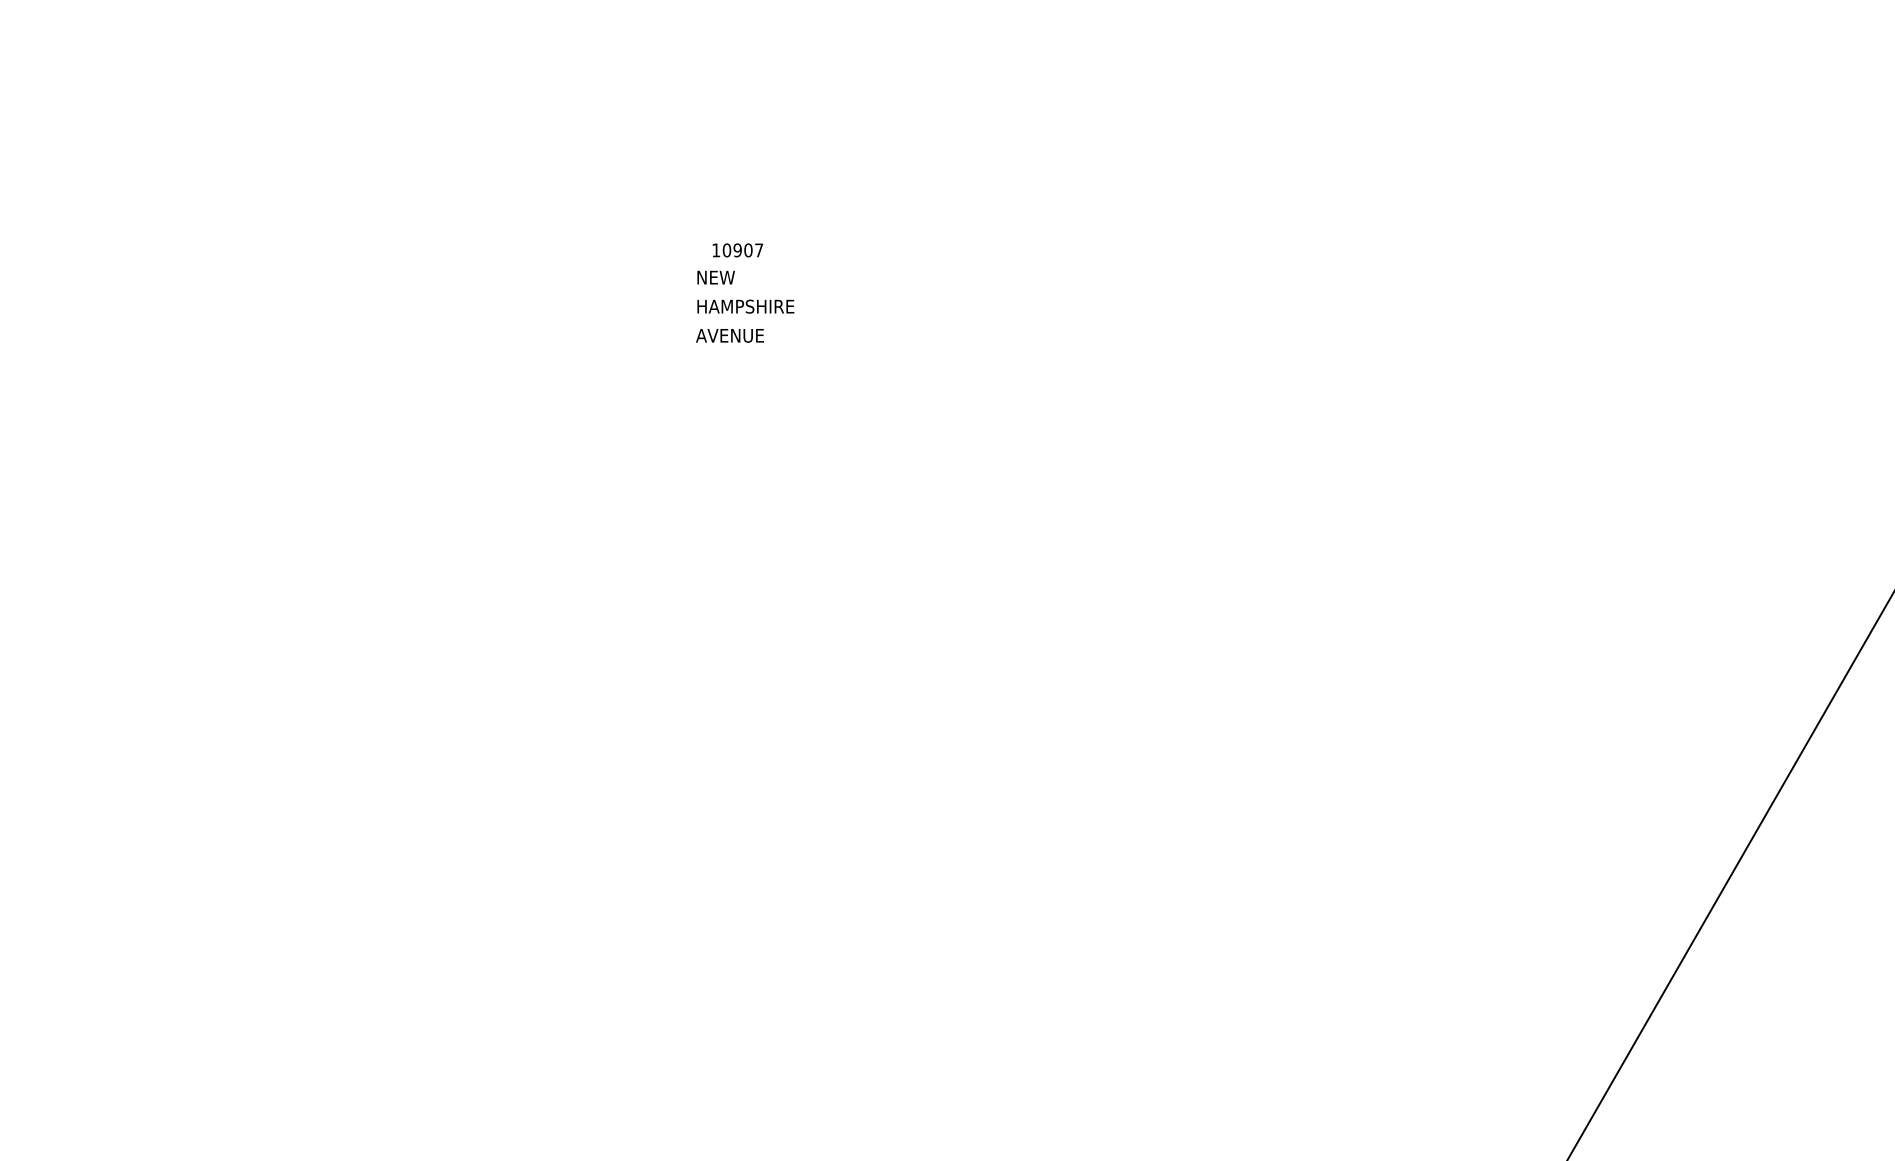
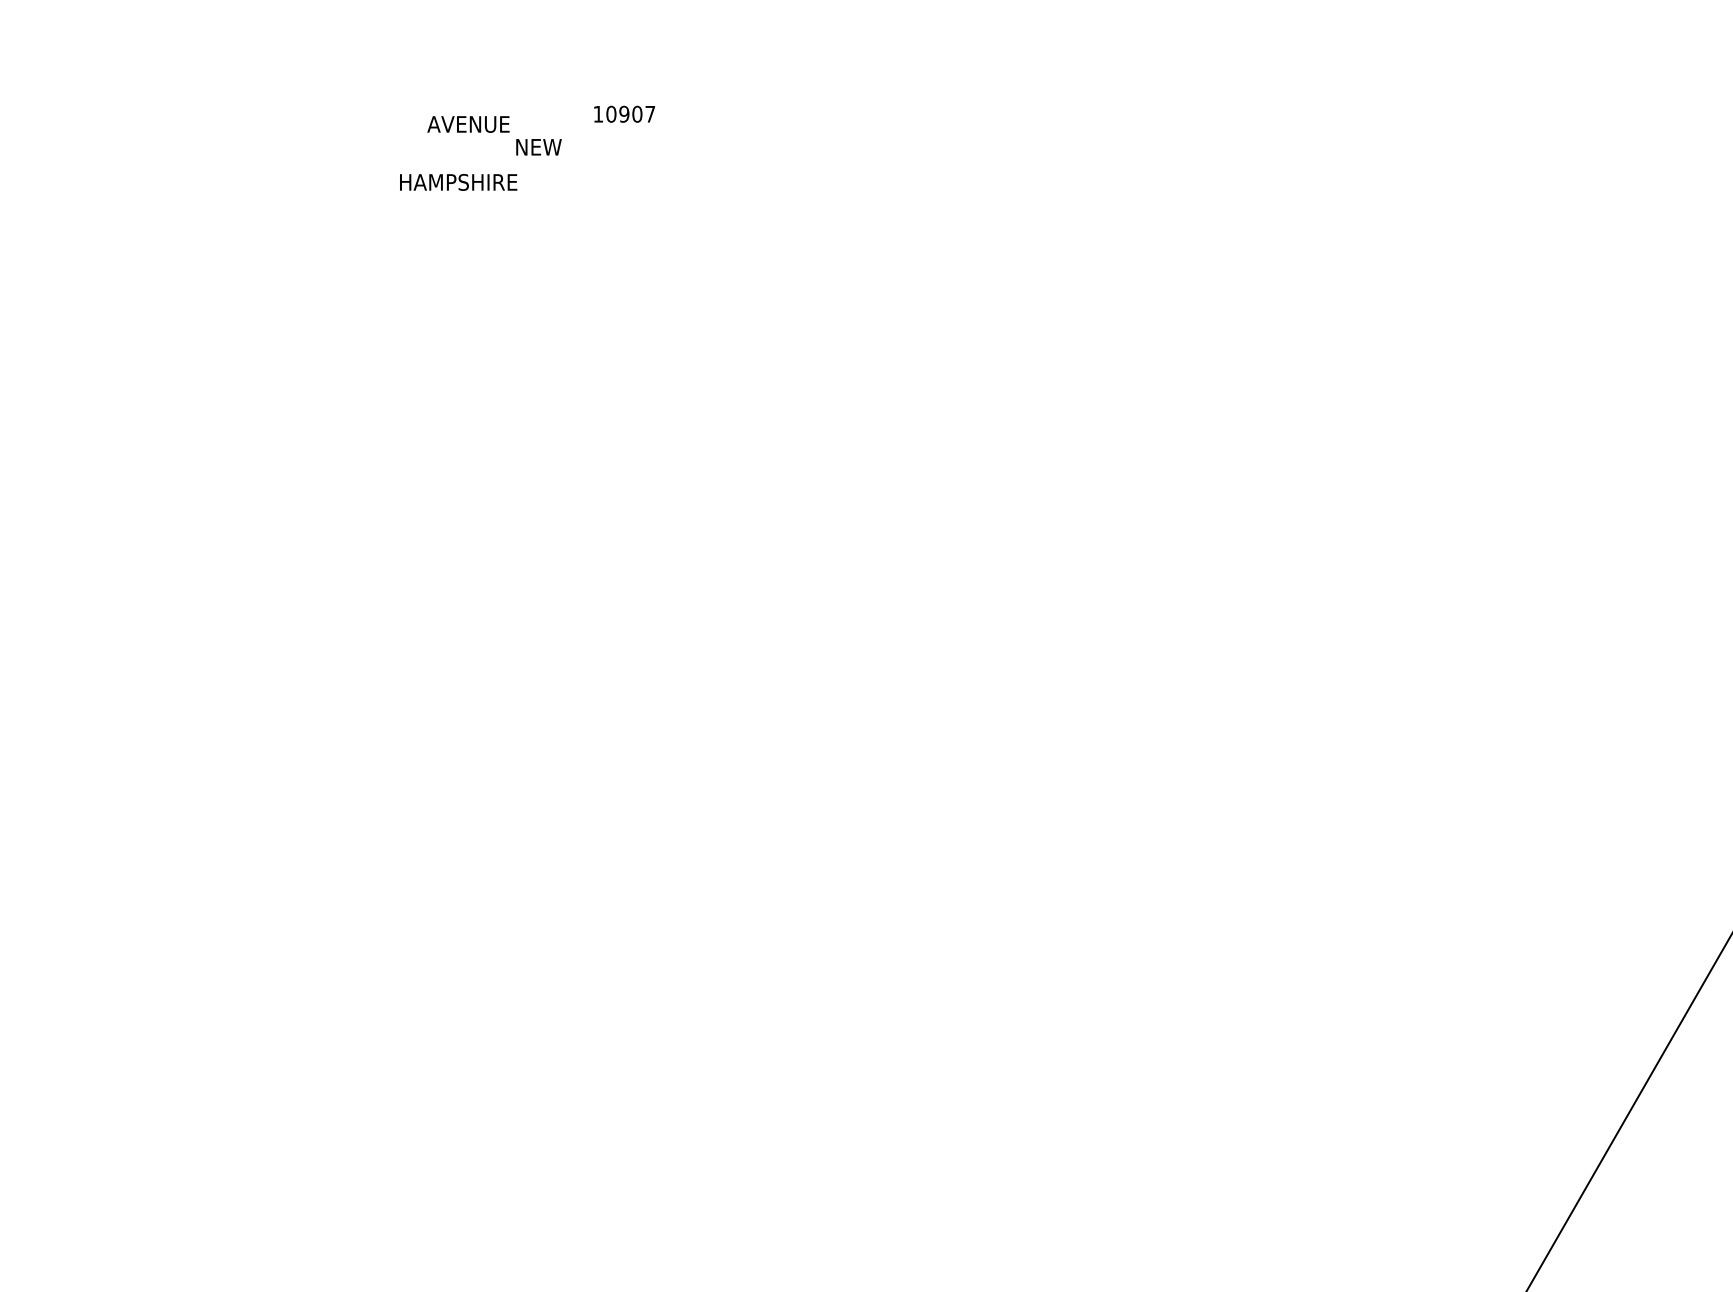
text: (737, 250) -> (624, 114), moved
text: (745, 306) -> (458, 182), moved
text: (729, 335) -> (467, 124), moved

